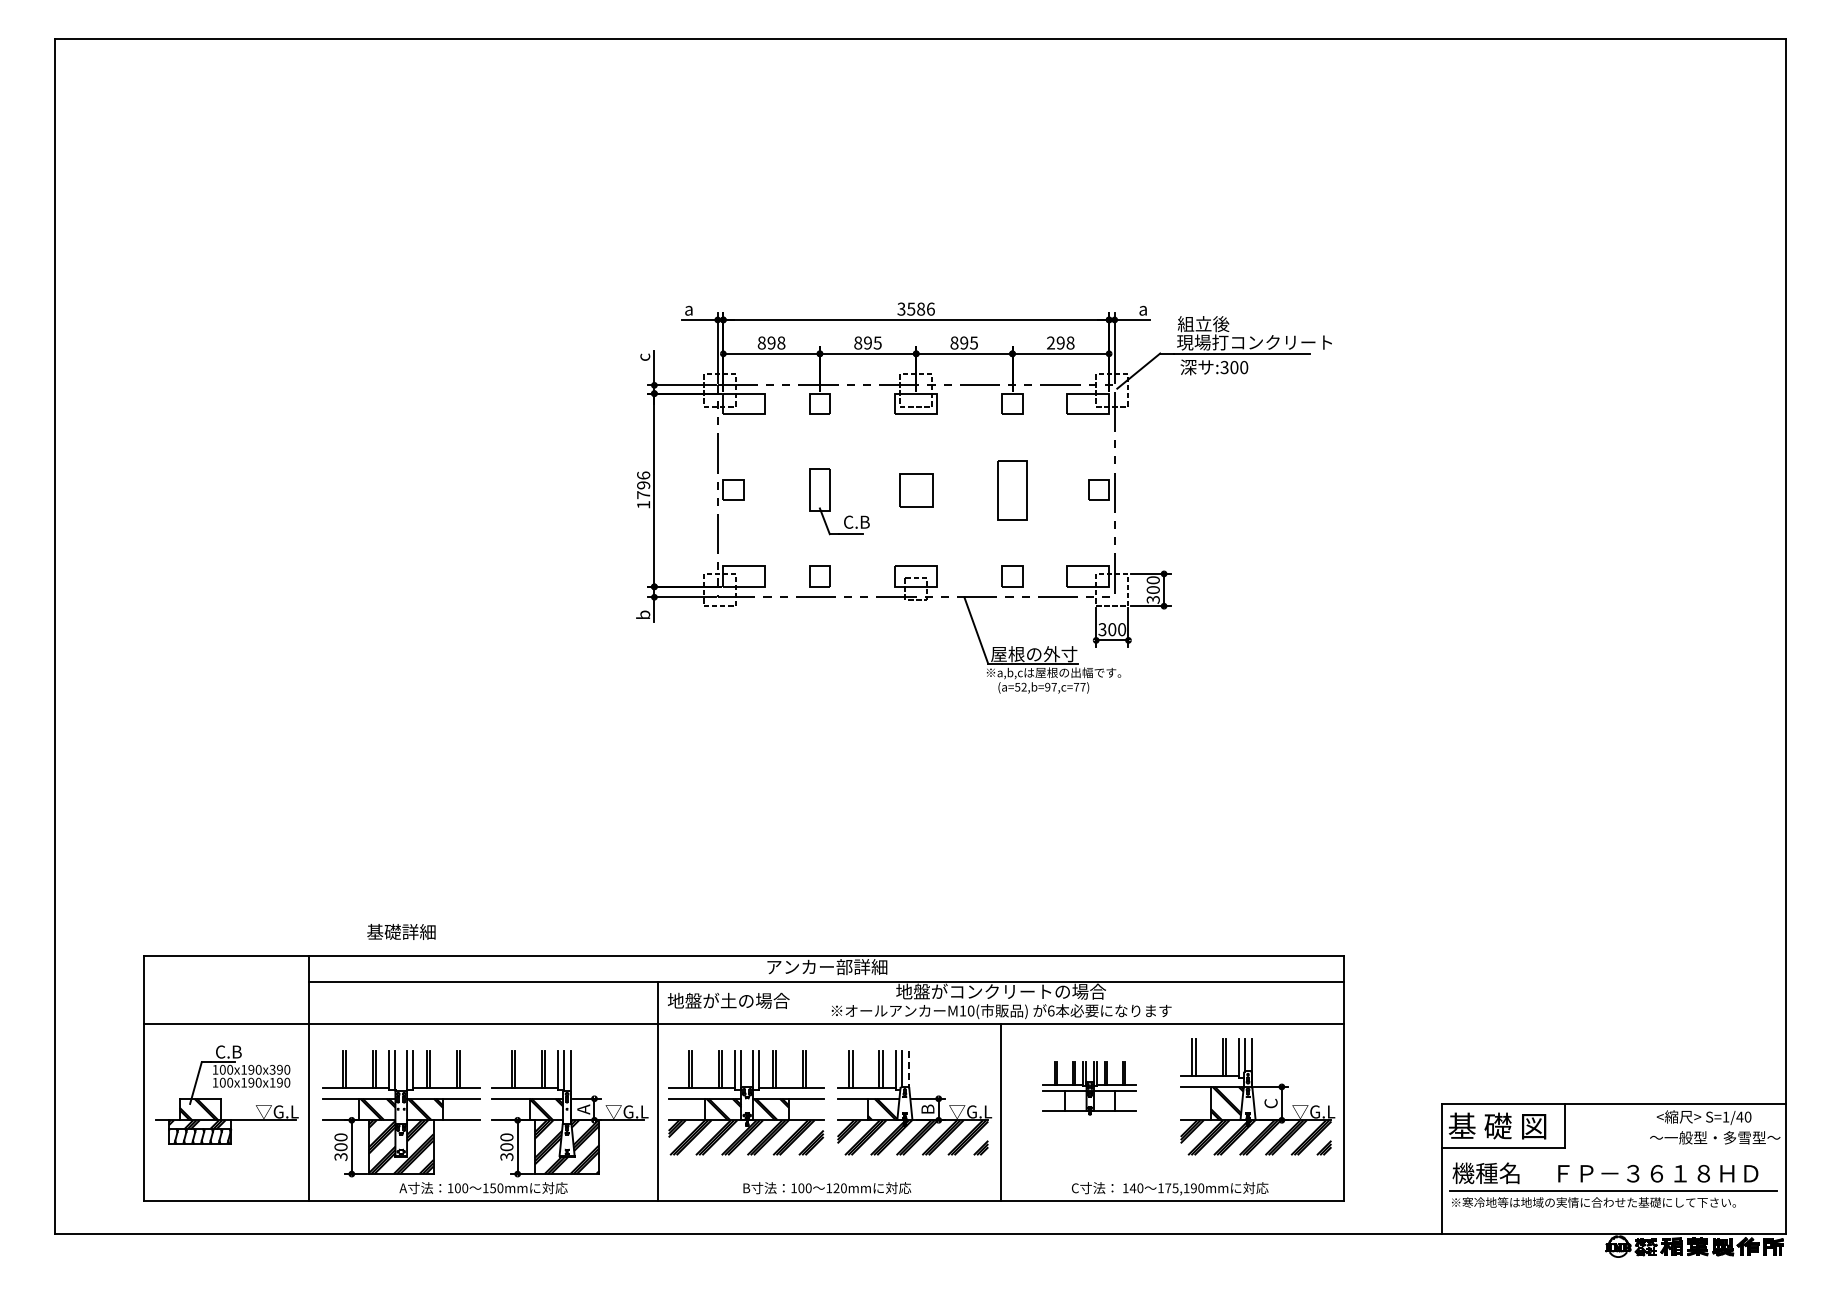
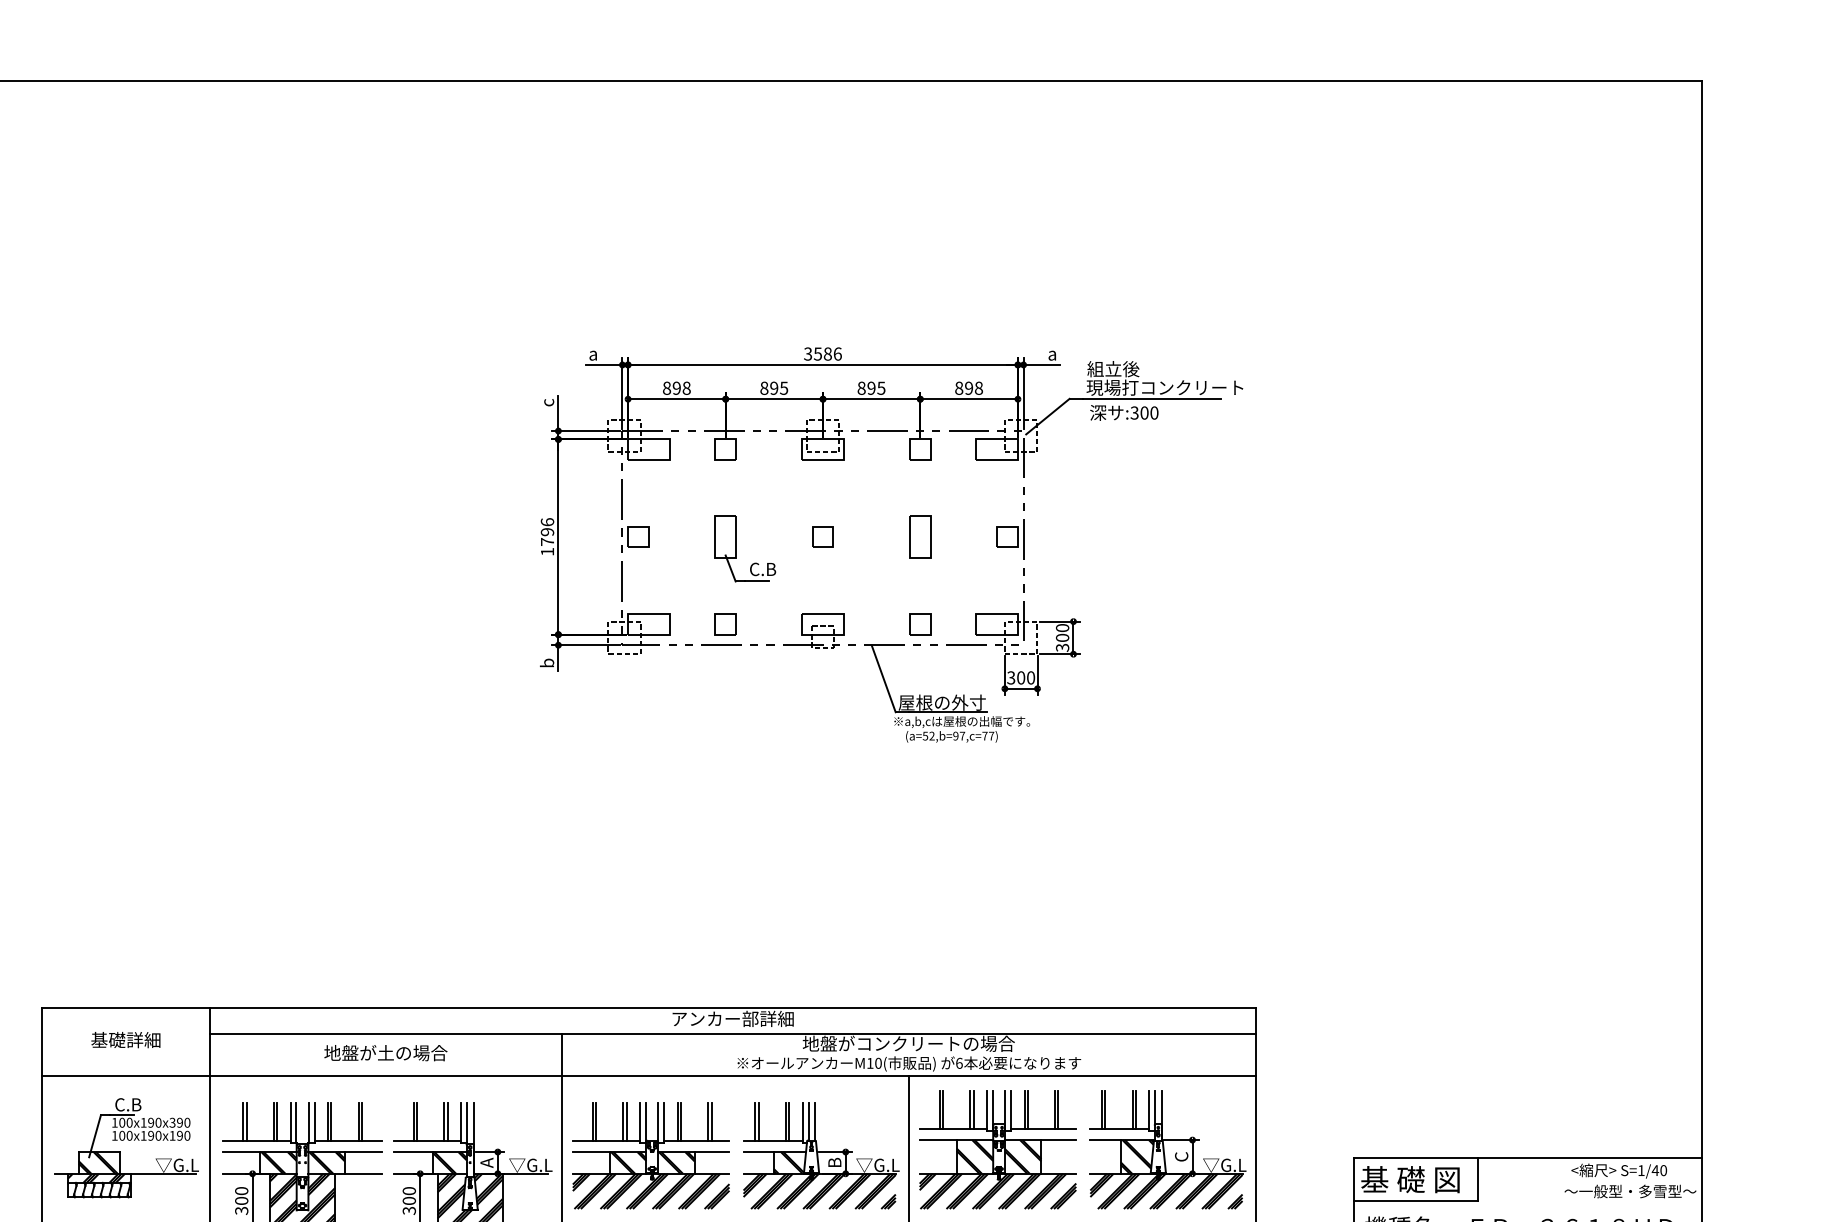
text: (1051, 342) -> (959, 387), 298 -> 898
part: (915, 489) -> (822, 536), size x0.62
part: (1012, 489) -> (920, 536), size x0.71
text: (401, 931) -> (125, 1039), moved
text: (728, 1000) -> (385, 1052), moved
line: (908, 1069) -> (815, 1122), dashed -> solid
part: (1089, 1096) -> (998, 1149), size x1.67

